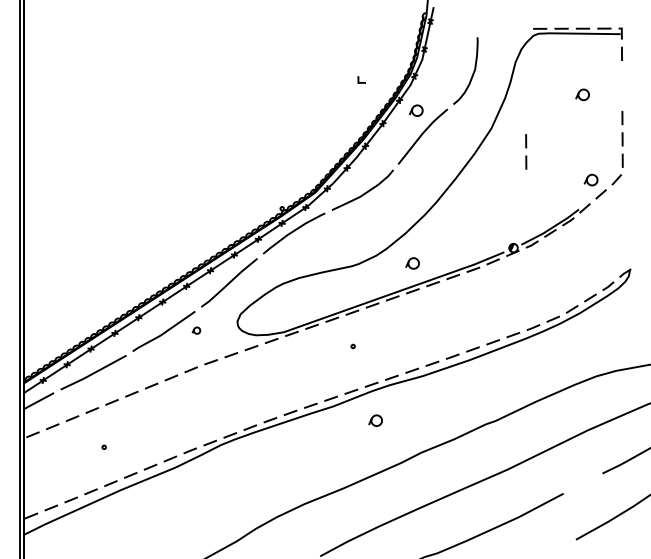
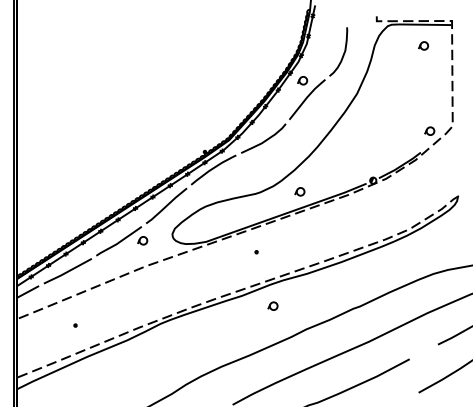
line: (359, 79) -> (377, 18), moved
part: (582, 94) -> (423, 45), moved
line: (526, 148) -> (452, 60), moved
part: (196, 330) -> (142, 240), size x1.67

